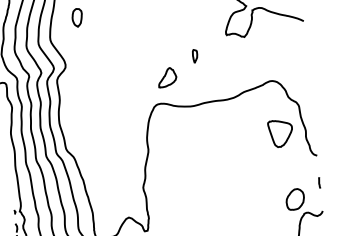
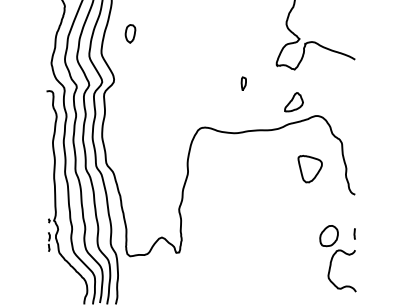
part: (166, 77) -> (293, 102), moved
part: (280, 134) -> (309, 169), moved
line: (319, 182) -> (354, 233), moved

